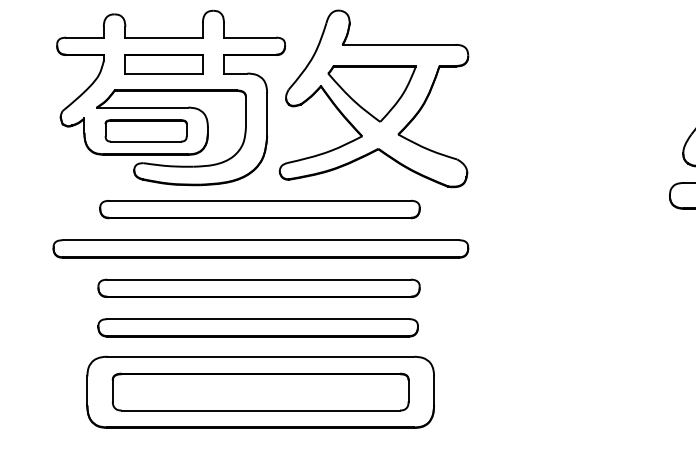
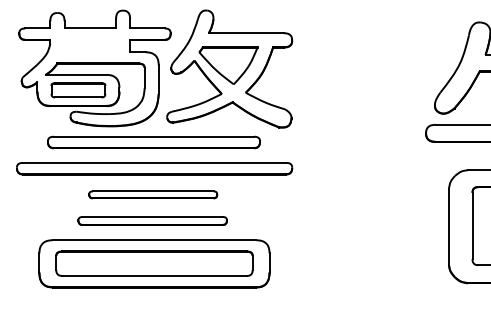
part: (164, 63) -> (90, 45), removed
part: (257, 287) -> (152, 194), size x0.6
part: (257, 327) -> (152, 220), size x0.7

